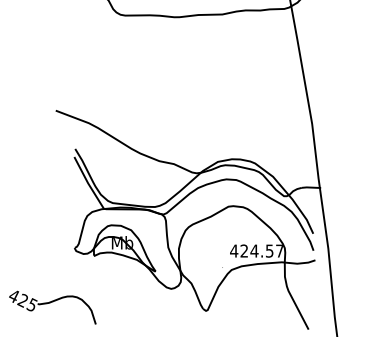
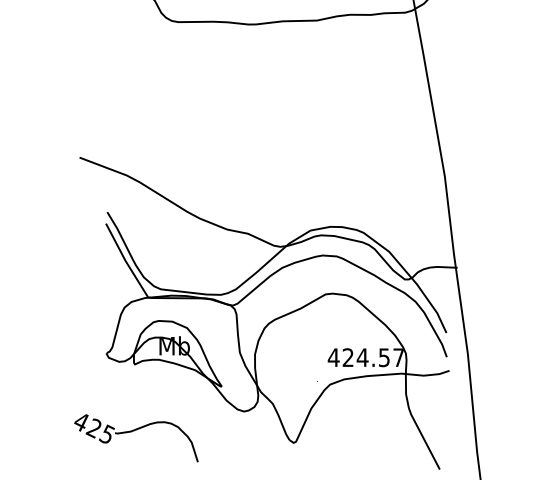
part: (52, 307) -> (136, 438), moved

